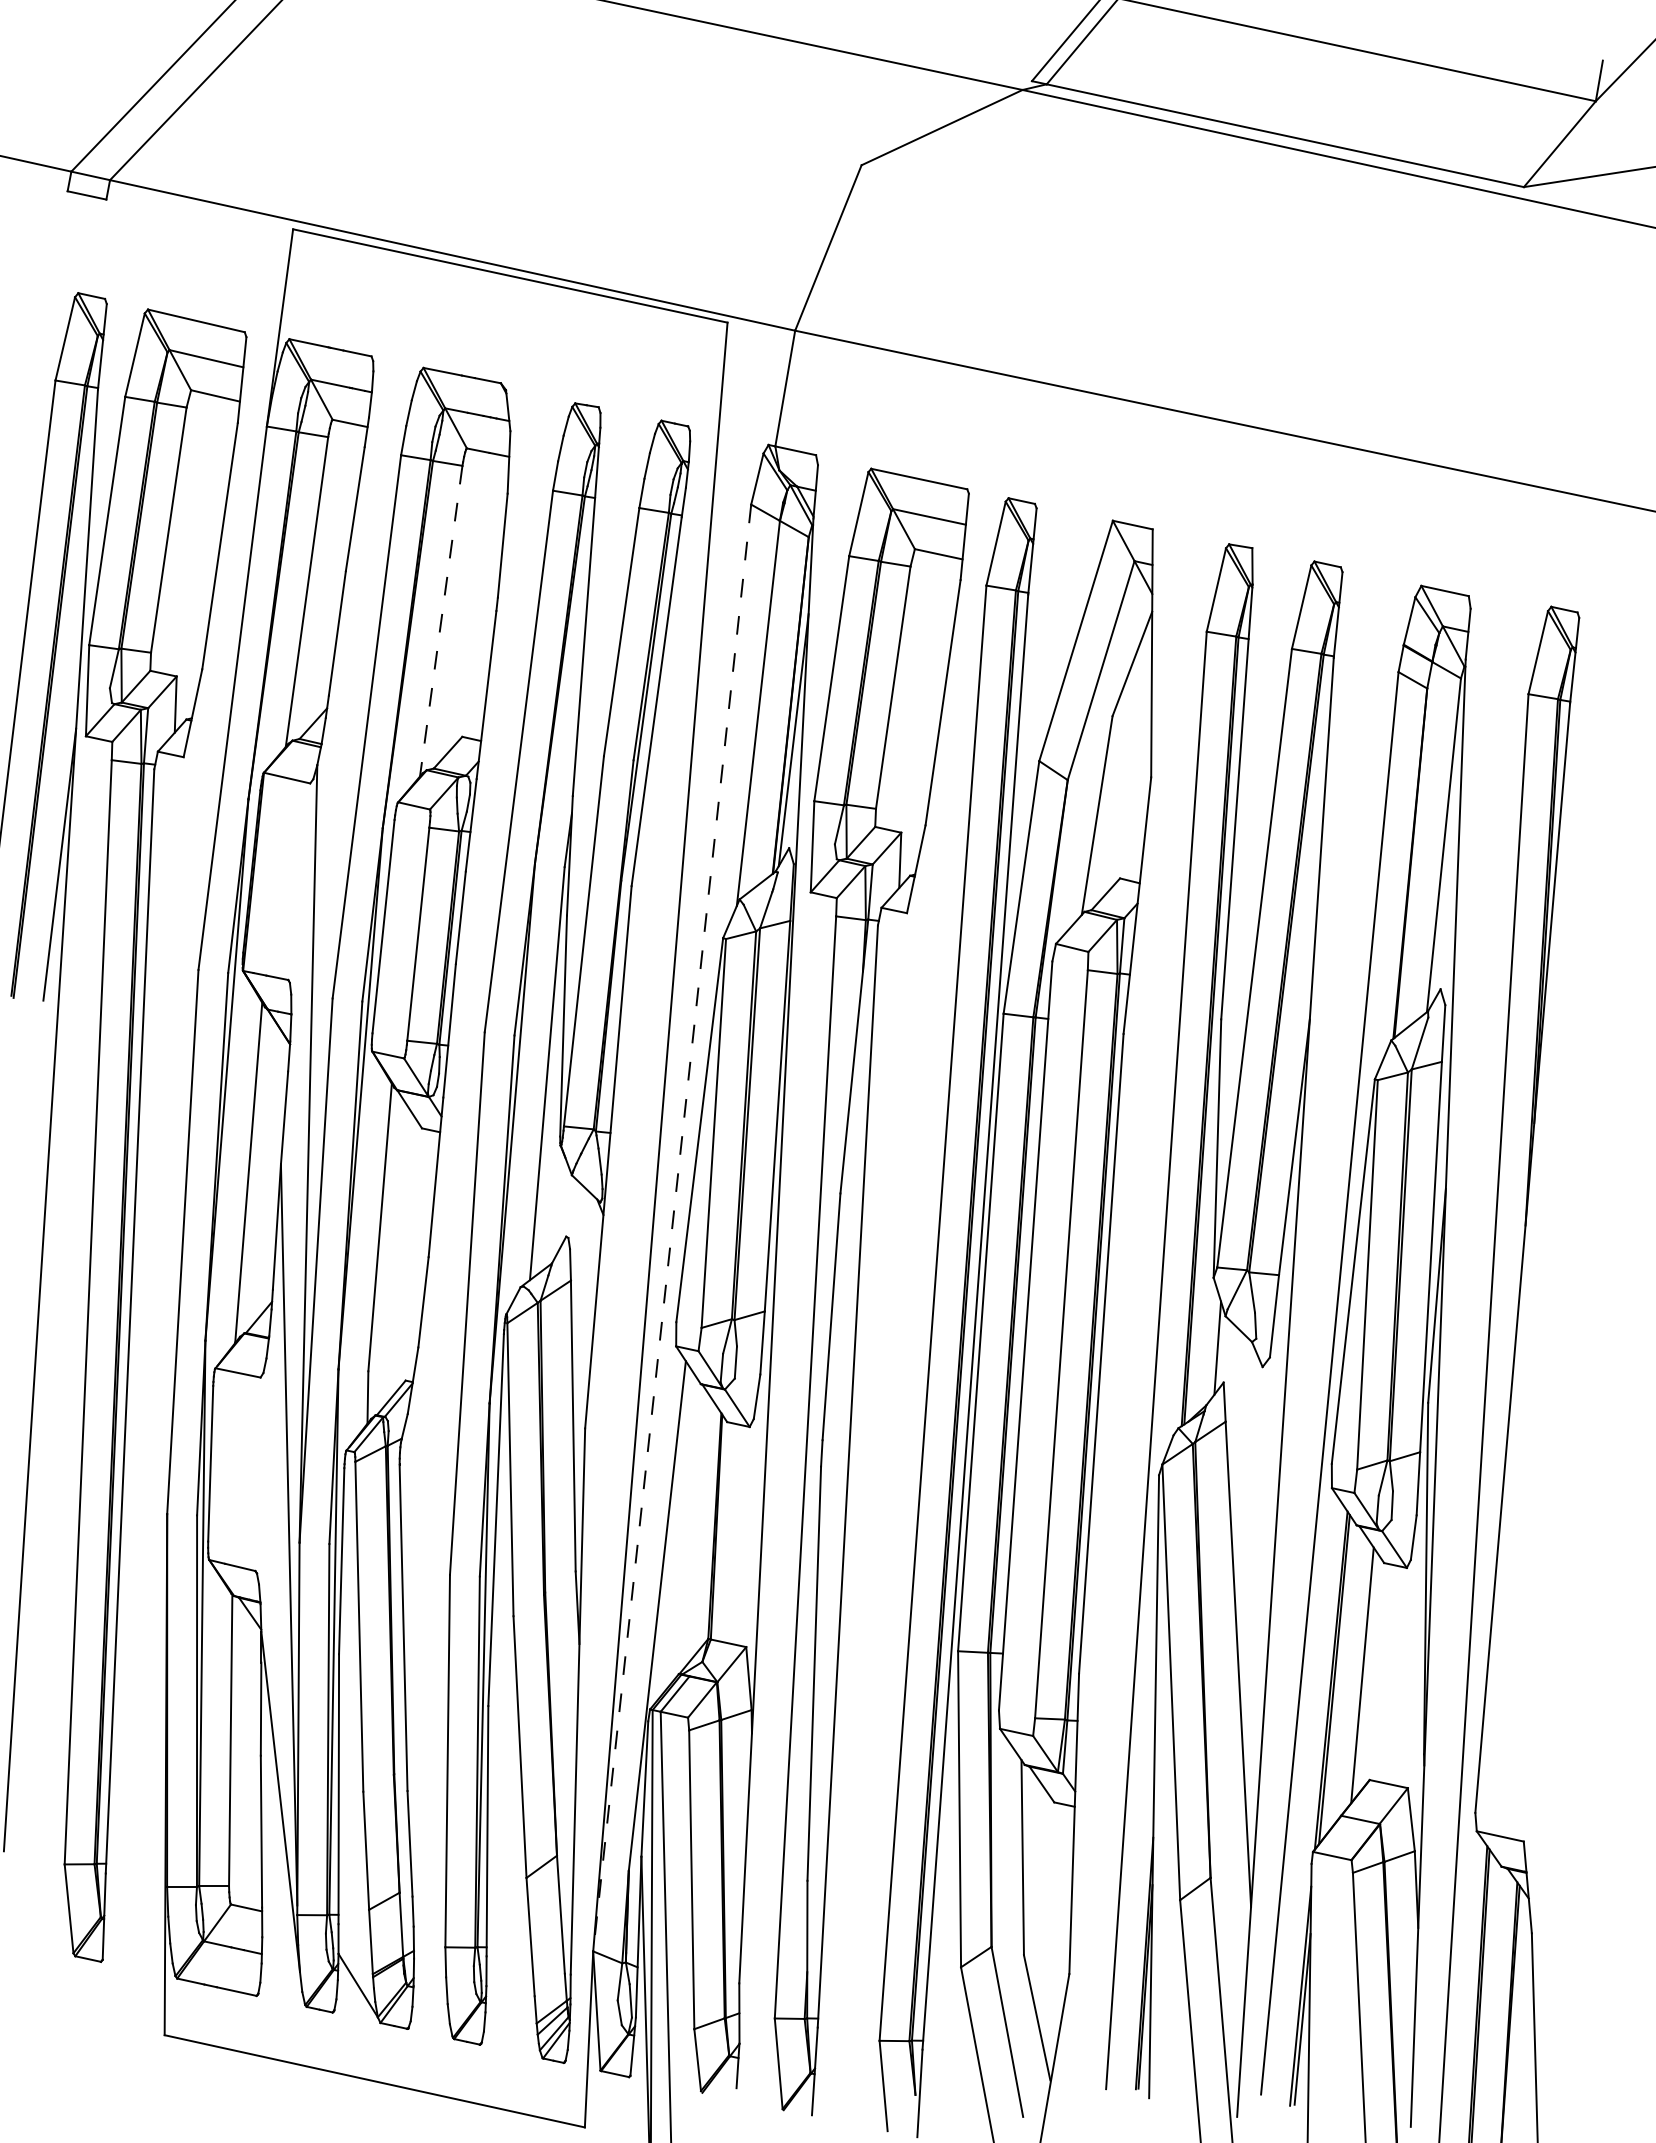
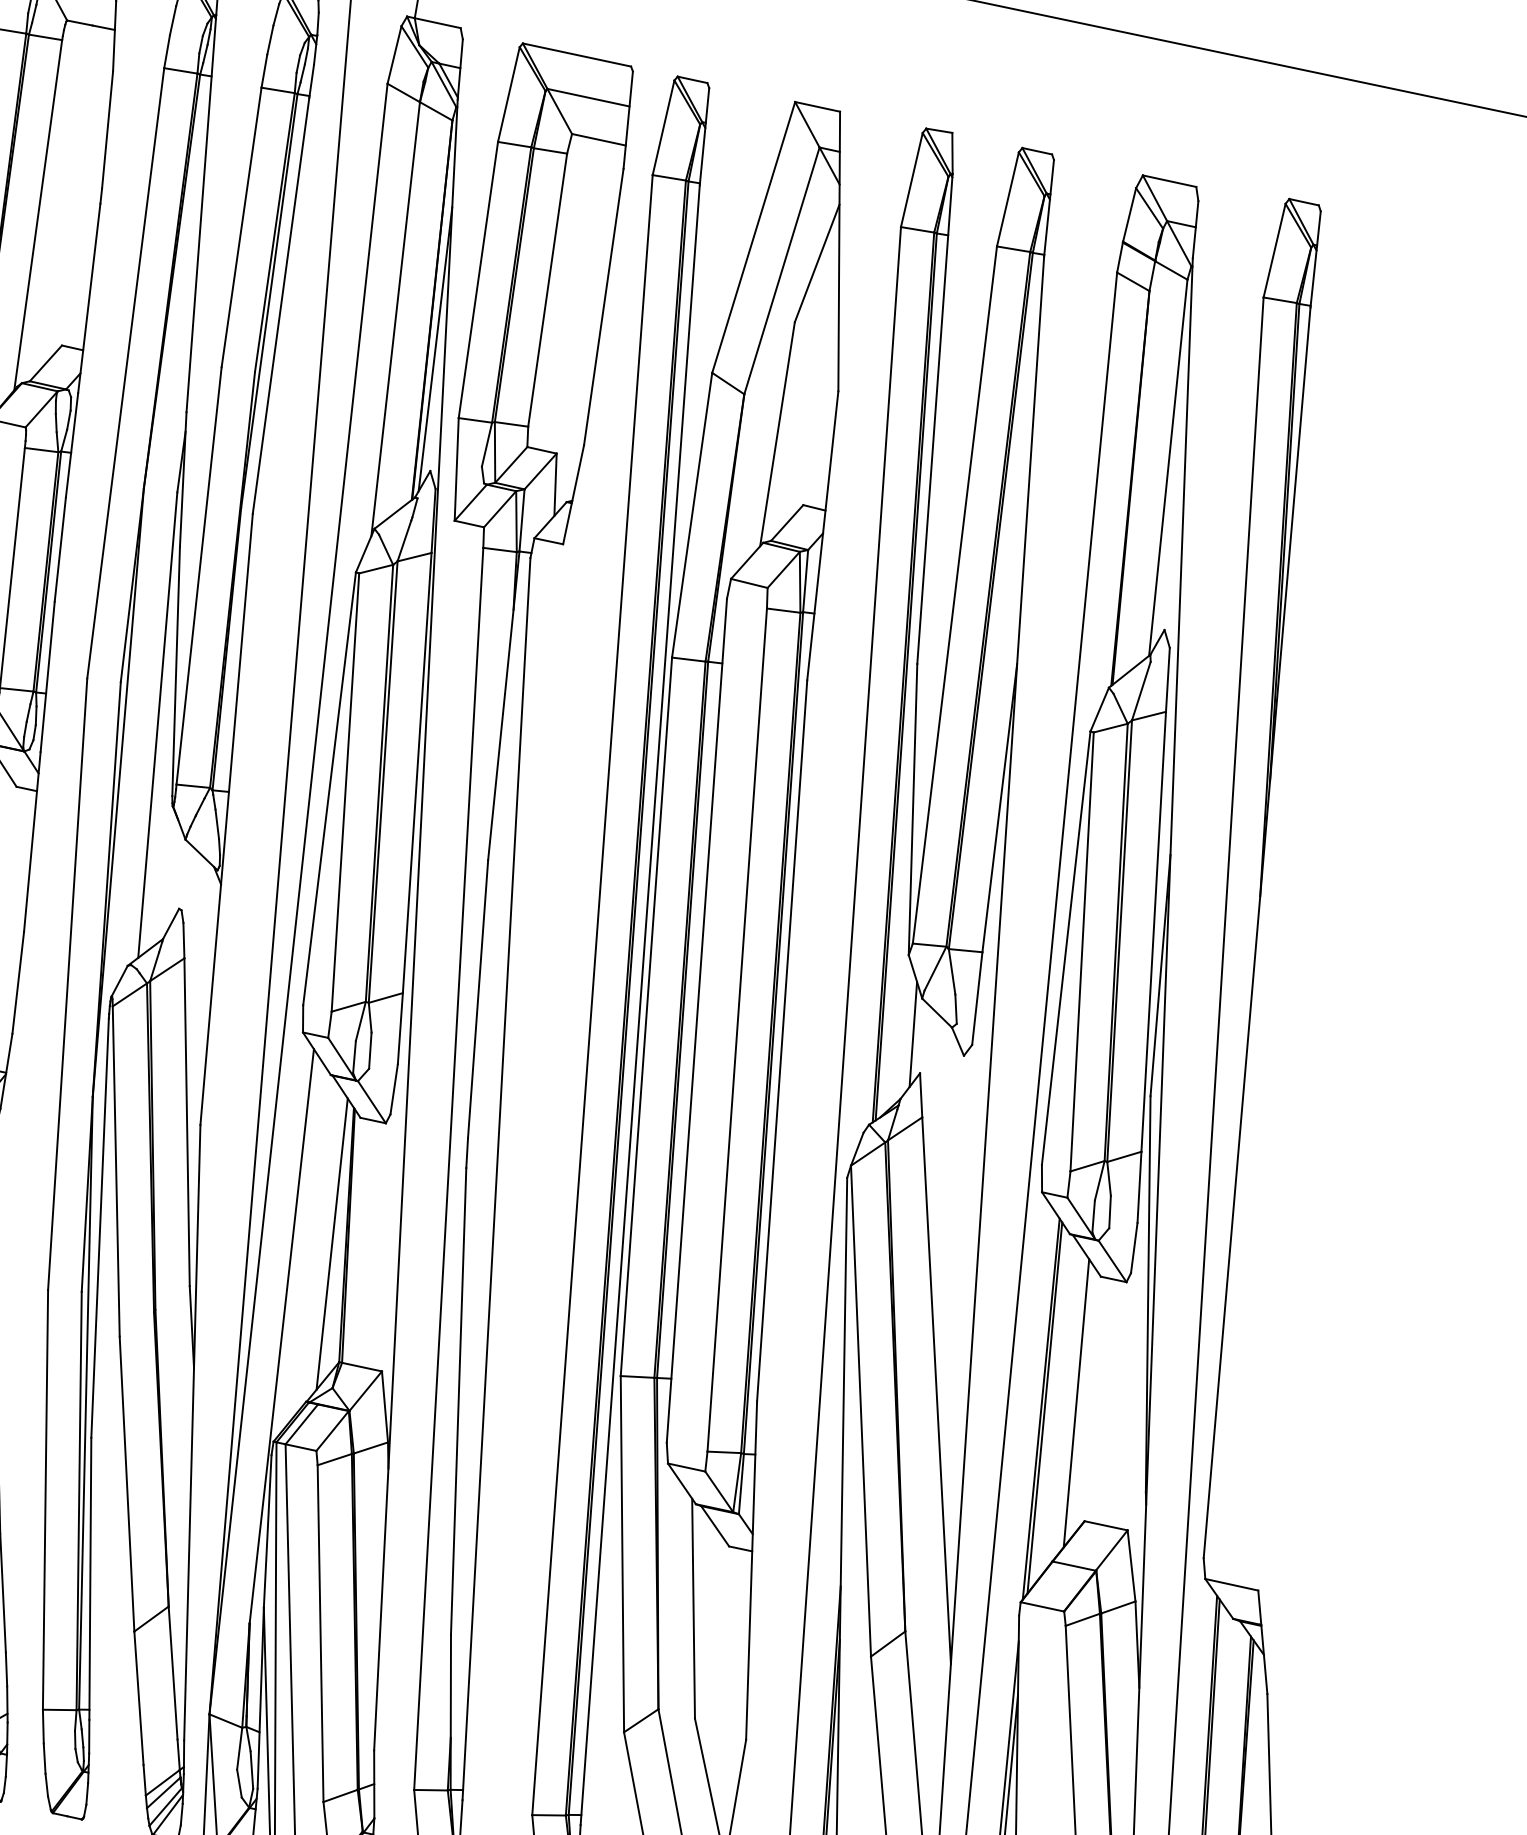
line: (441, 621) -> (38, 215), dashed -> solid
line: (672, 1228) -> (298, 899), dashed -> solid
line: (701, 1533) -> (331, 1243), added

